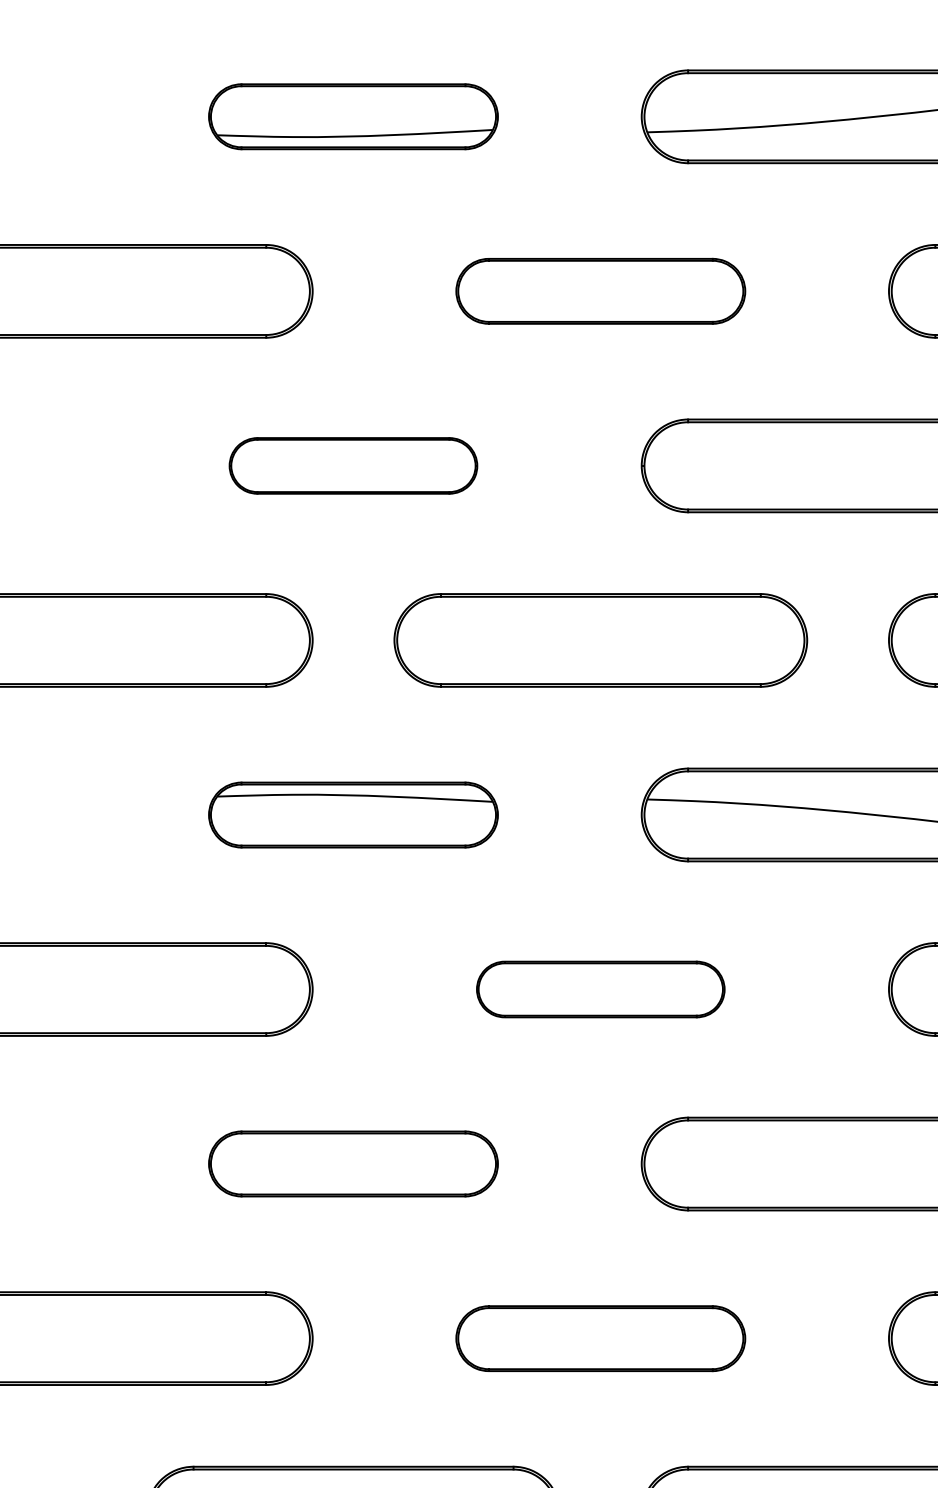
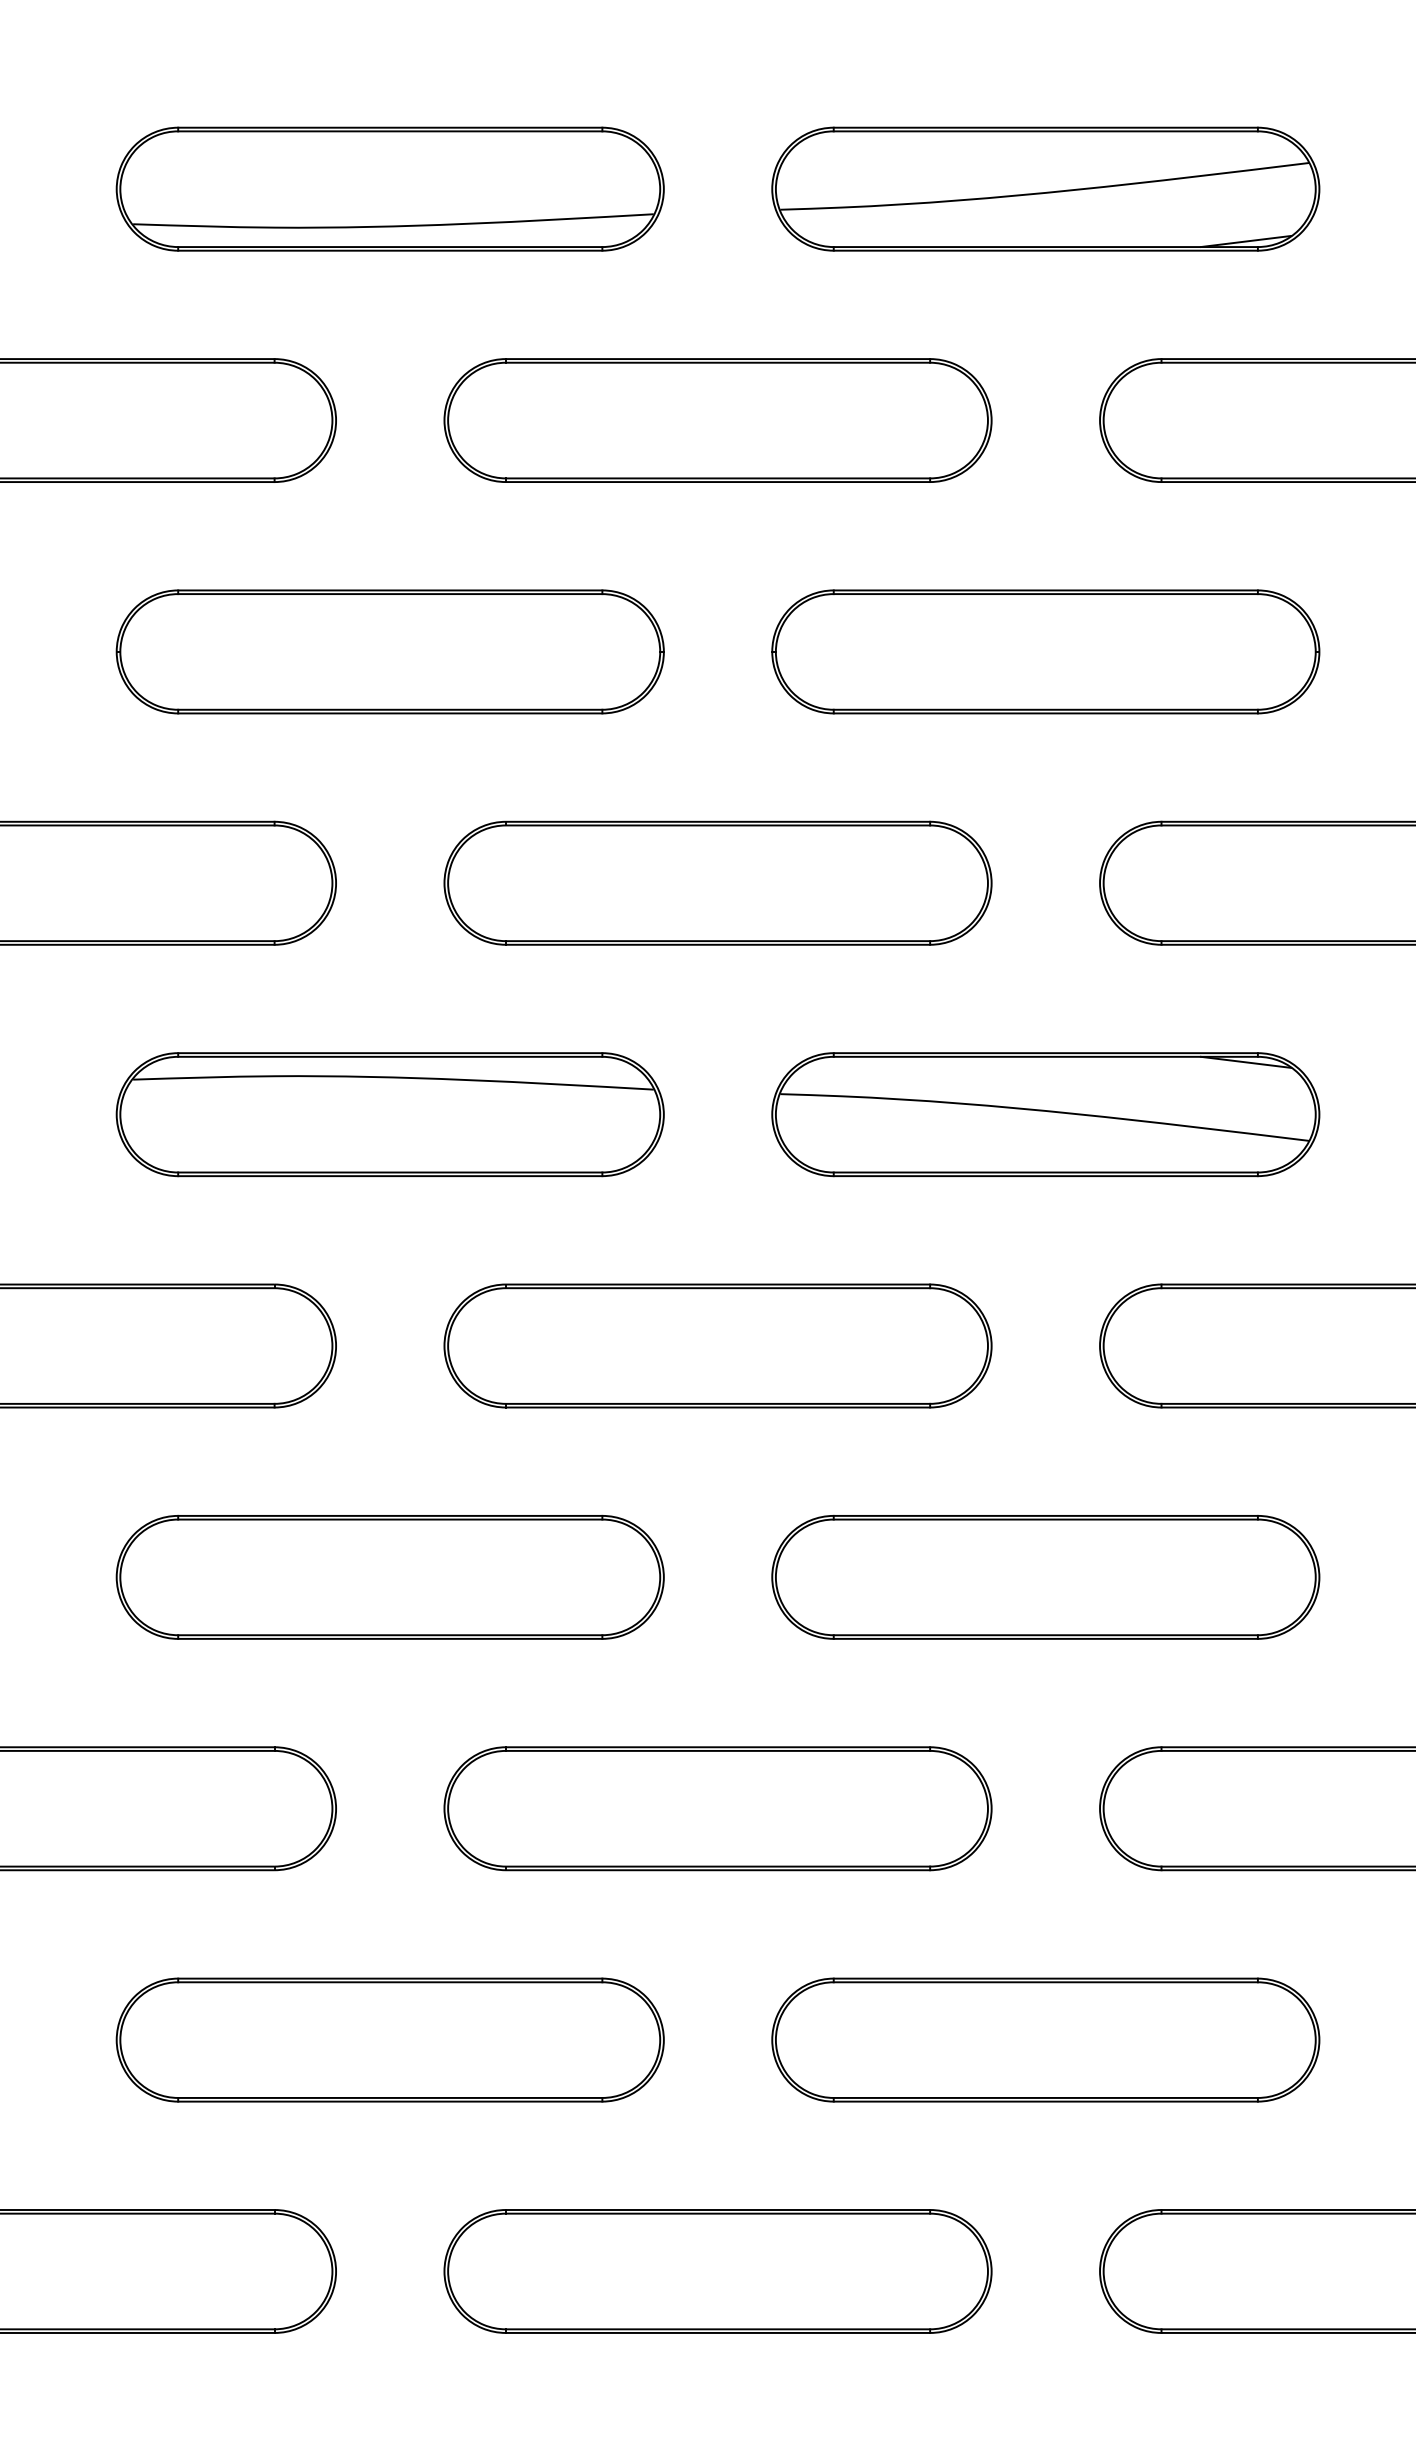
part: (352, 116) -> (389, 188), size x1.43
part: (600, 291) -> (717, 420), size x1.43
part: (352, 465) -> (389, 651), size x1.67
part: (352, 814) -> (389, 1114), size x1.43
part: (600, 989) -> (717, 1345), size x1.67
part: (352, 1163) -> (389, 1576), size x1.43
part: (600, 1338) -> (717, 1808), size x1.43

